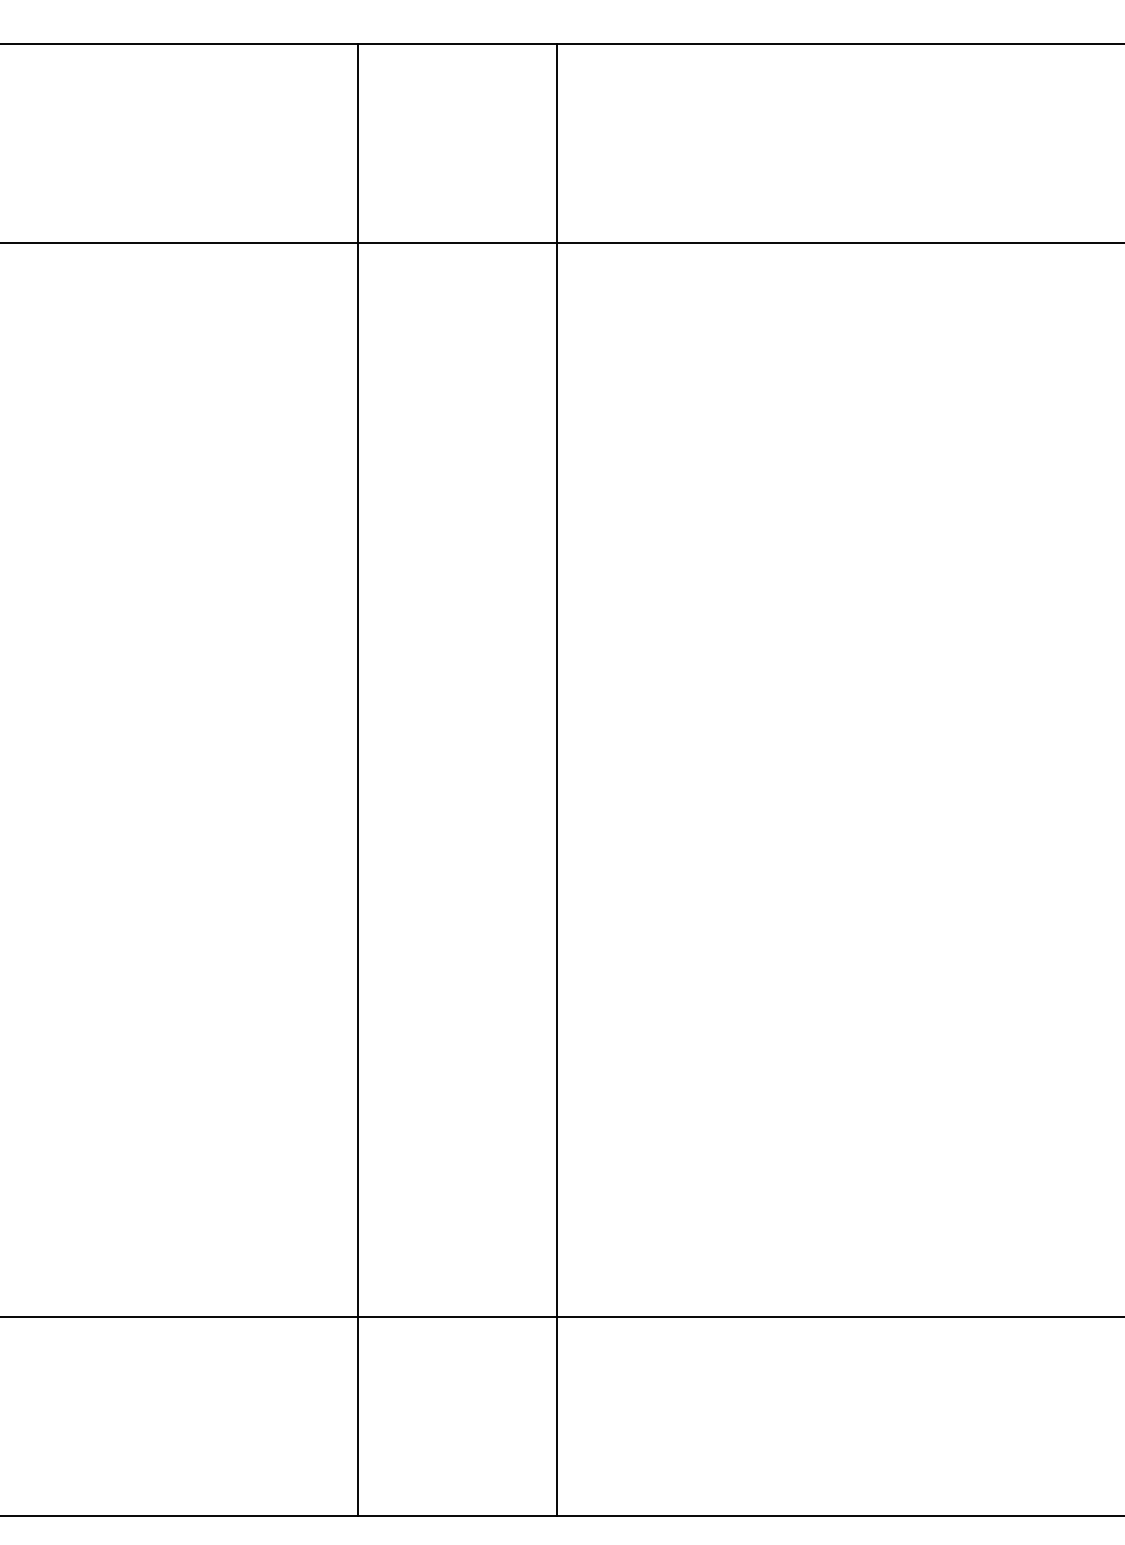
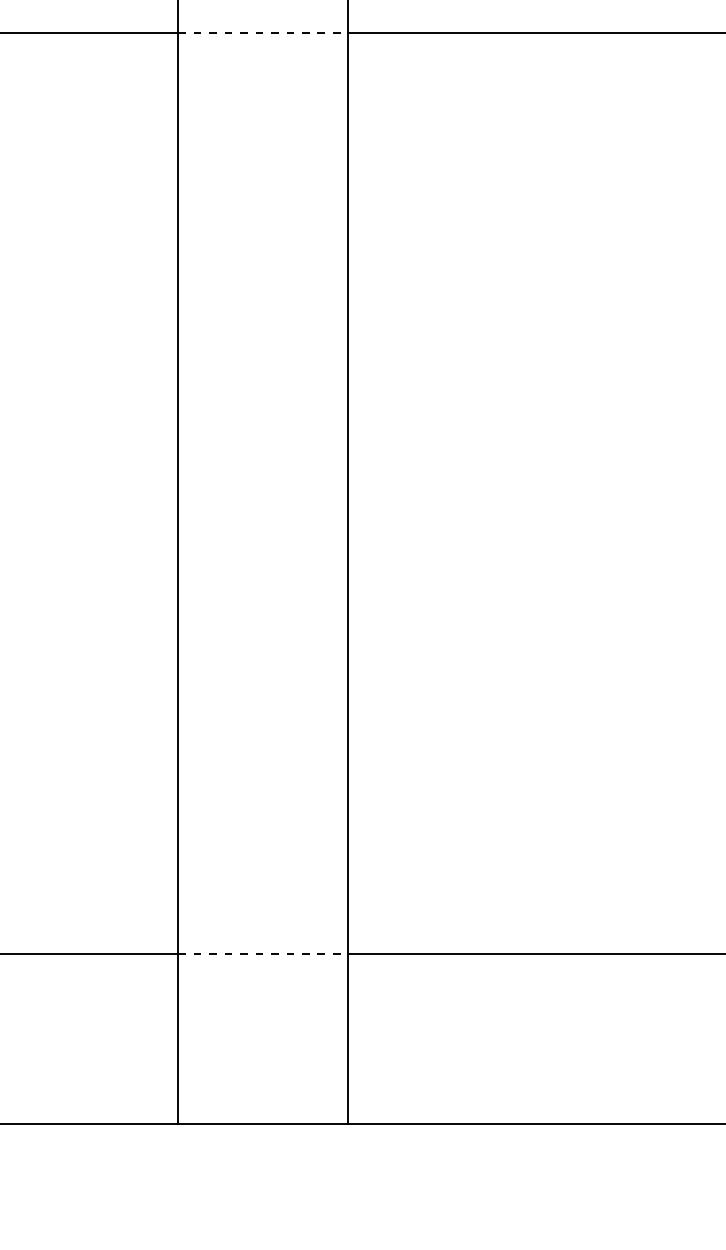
line: (458, 242) -> (264, 33), solid -> dashed
line: (458, 1317) -> (264, 954), solid -> dashed

